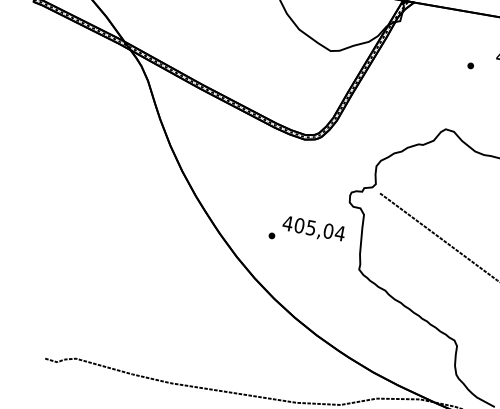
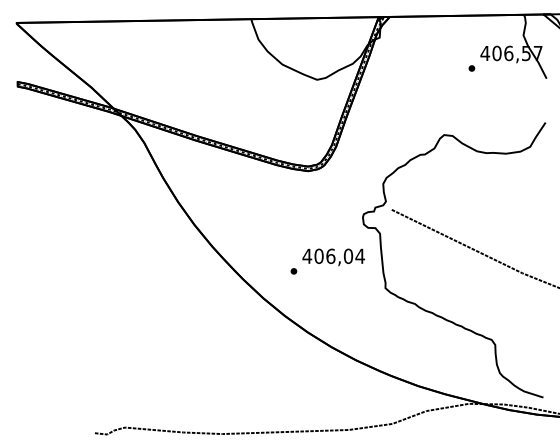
part: (470, 65) -> (471, 68), moved
text: (310, 228) -> (330, 256), 405,04 -> 406,04

